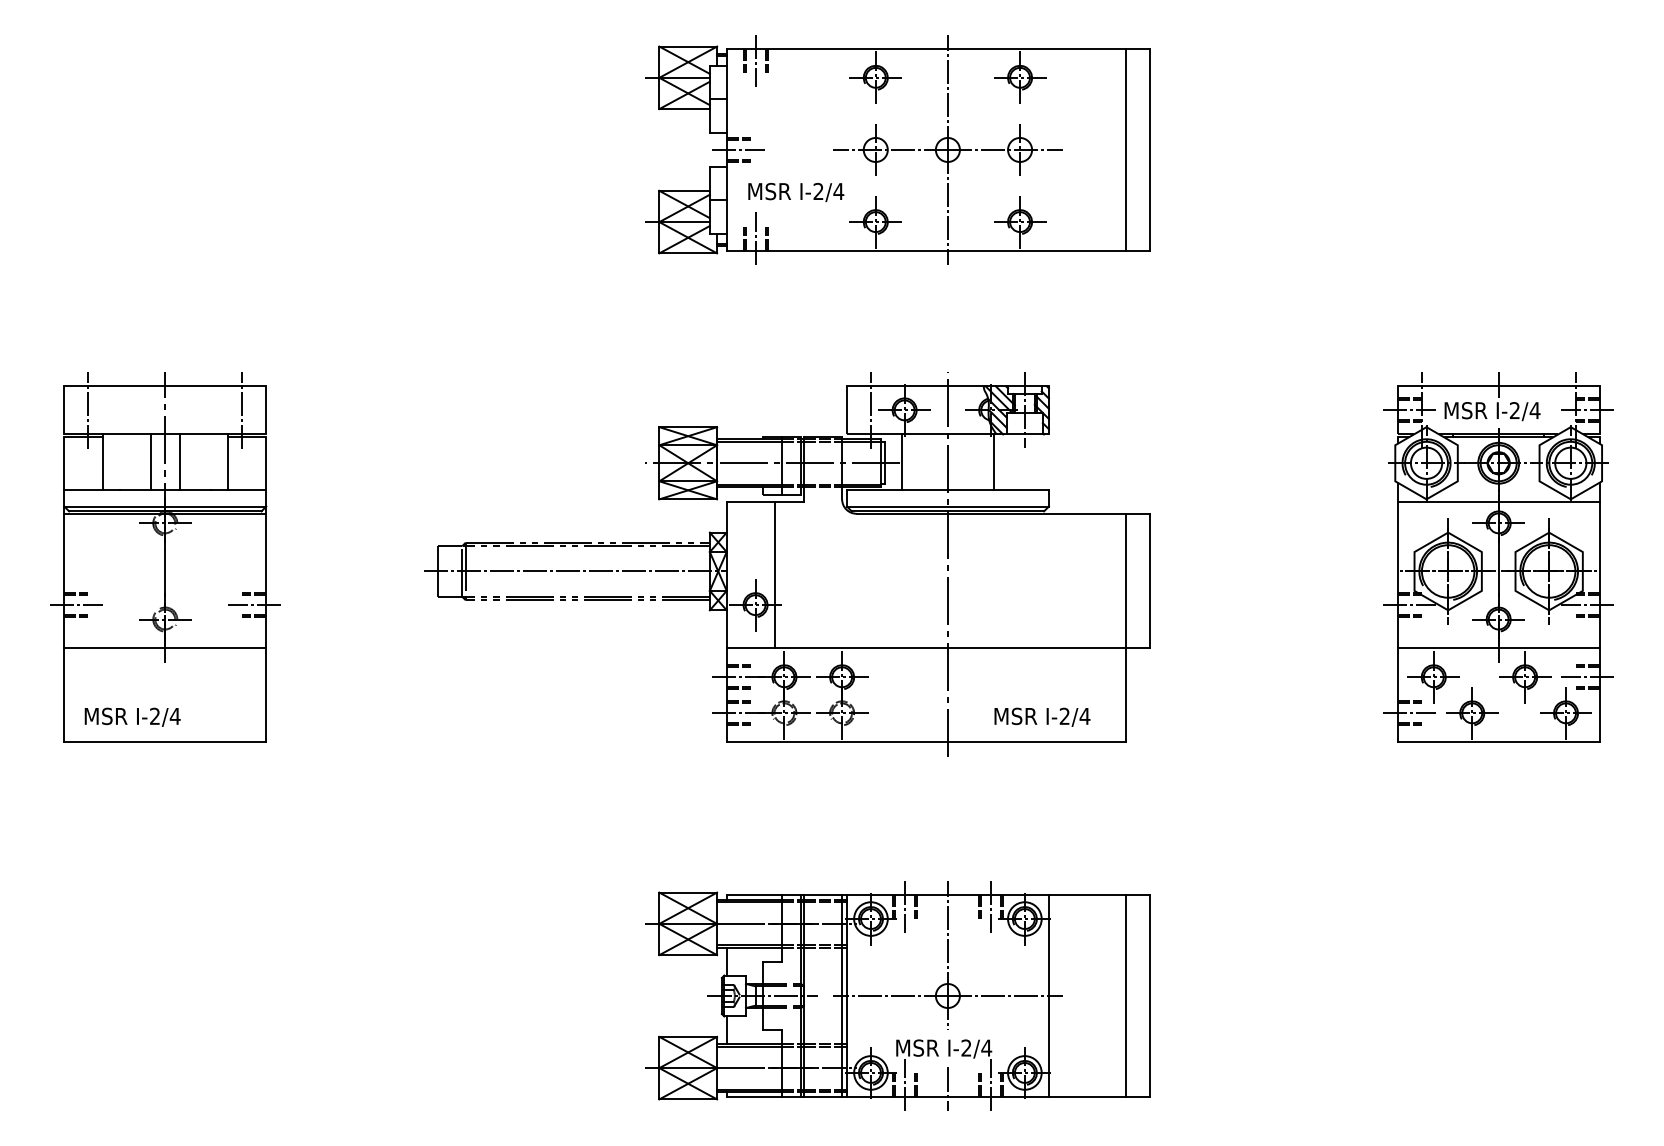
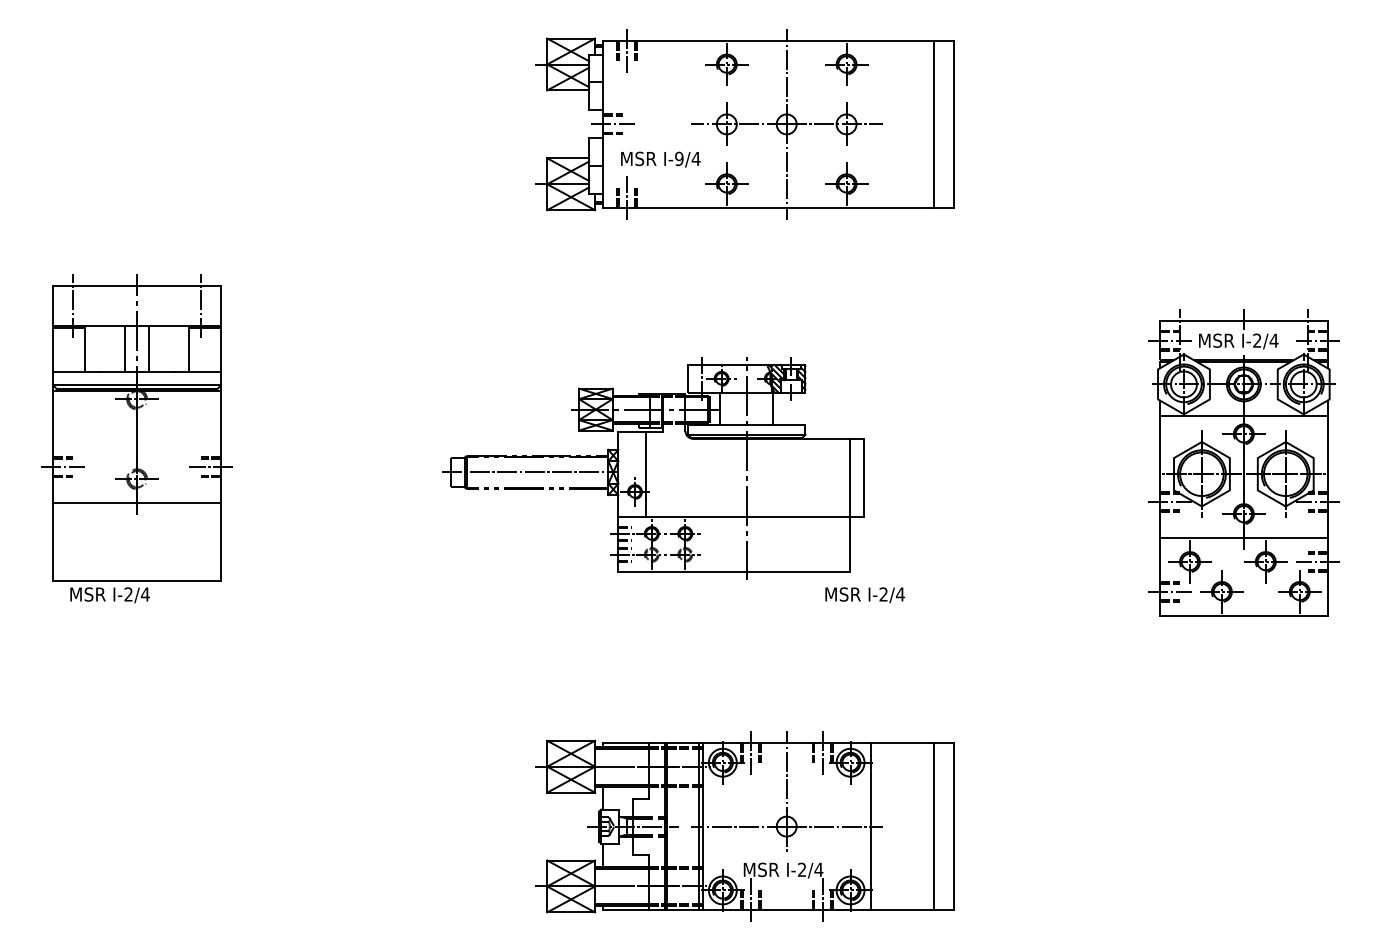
text: (818, 191) -> (679, 158), I-2/4 -> I-9/4
part: (165, 557) -> (137, 427), moved
part: (787, 564) -> (653, 468), size x0.7
line: (947, 1089) -> (786, 904), removed

